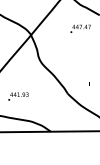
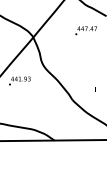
text: (18, 96) -> (19, 80), moved

